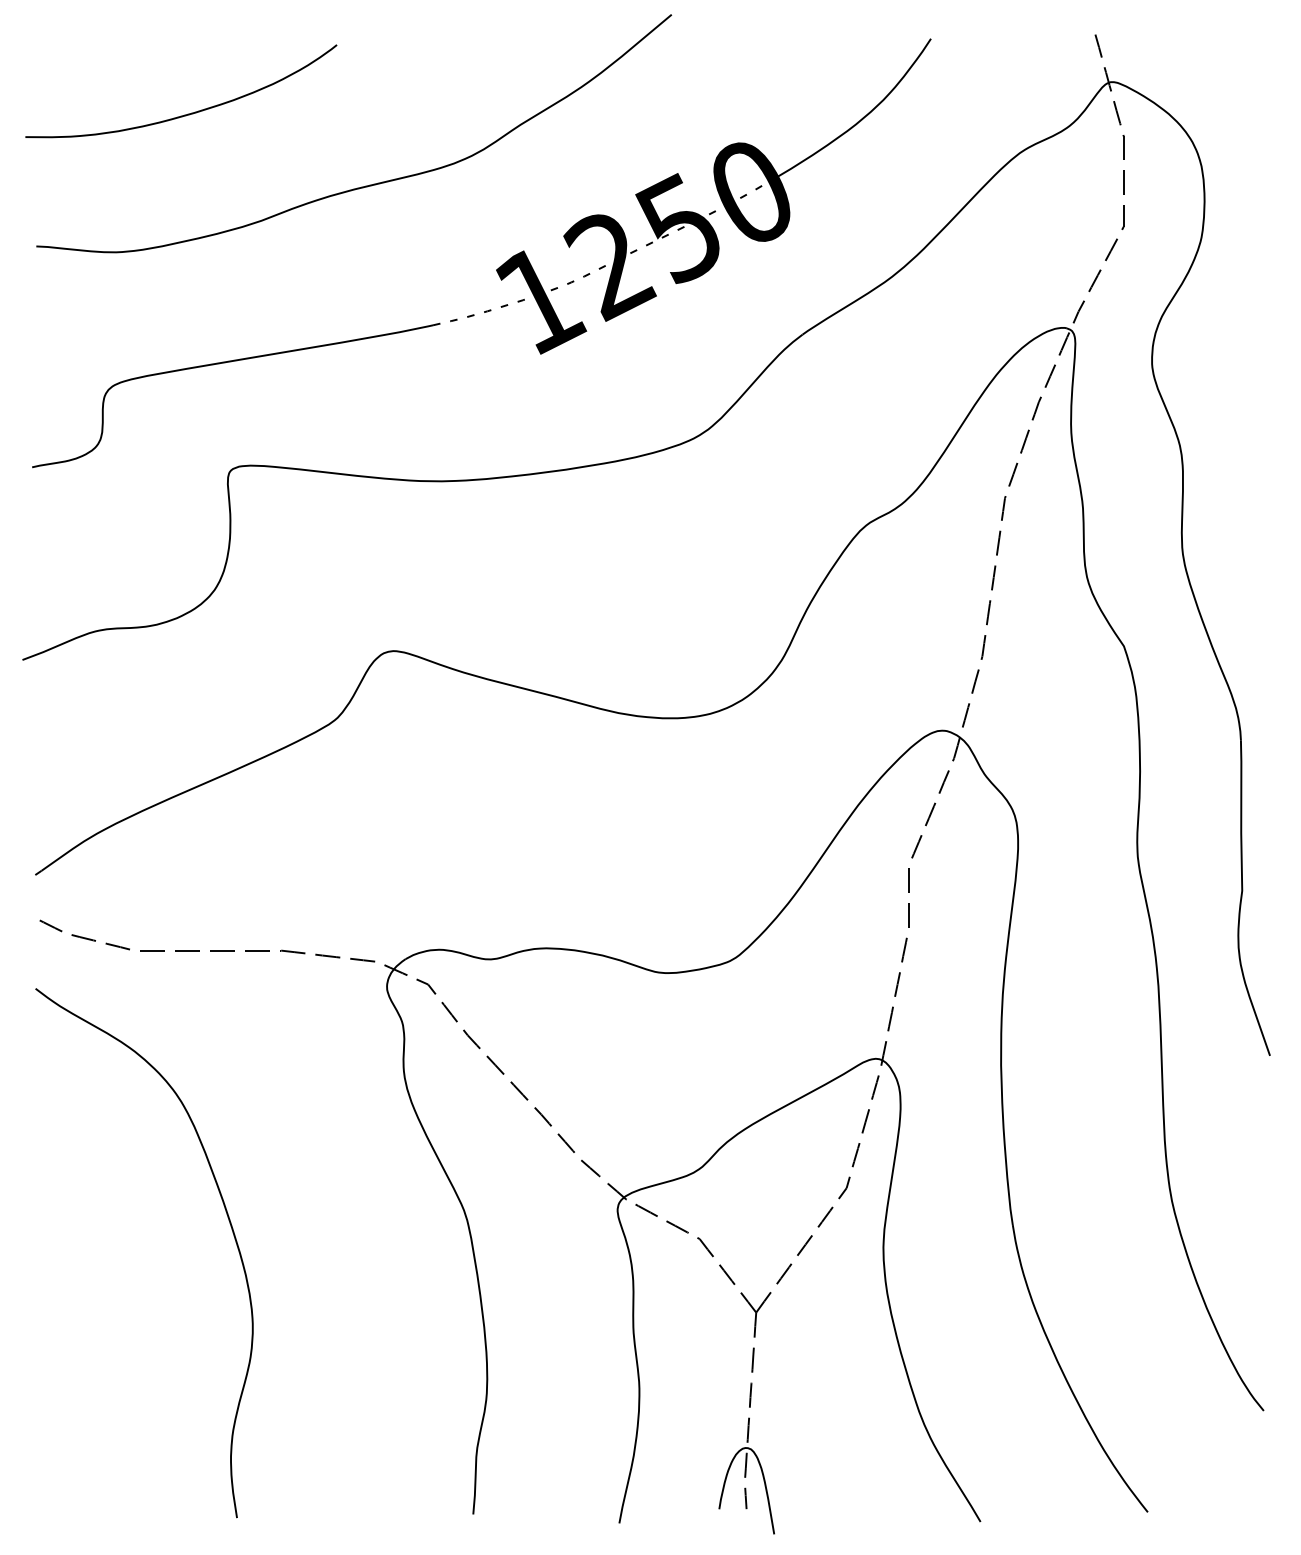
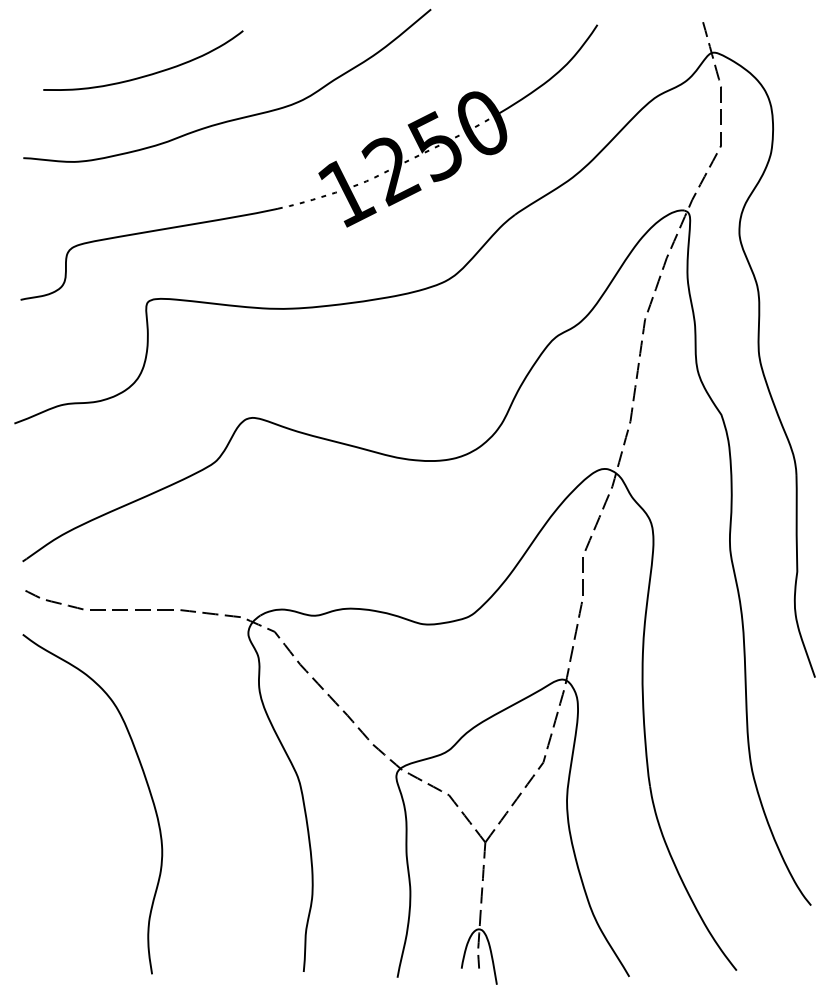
curve: (187, 113) -> (147, 74), moved

